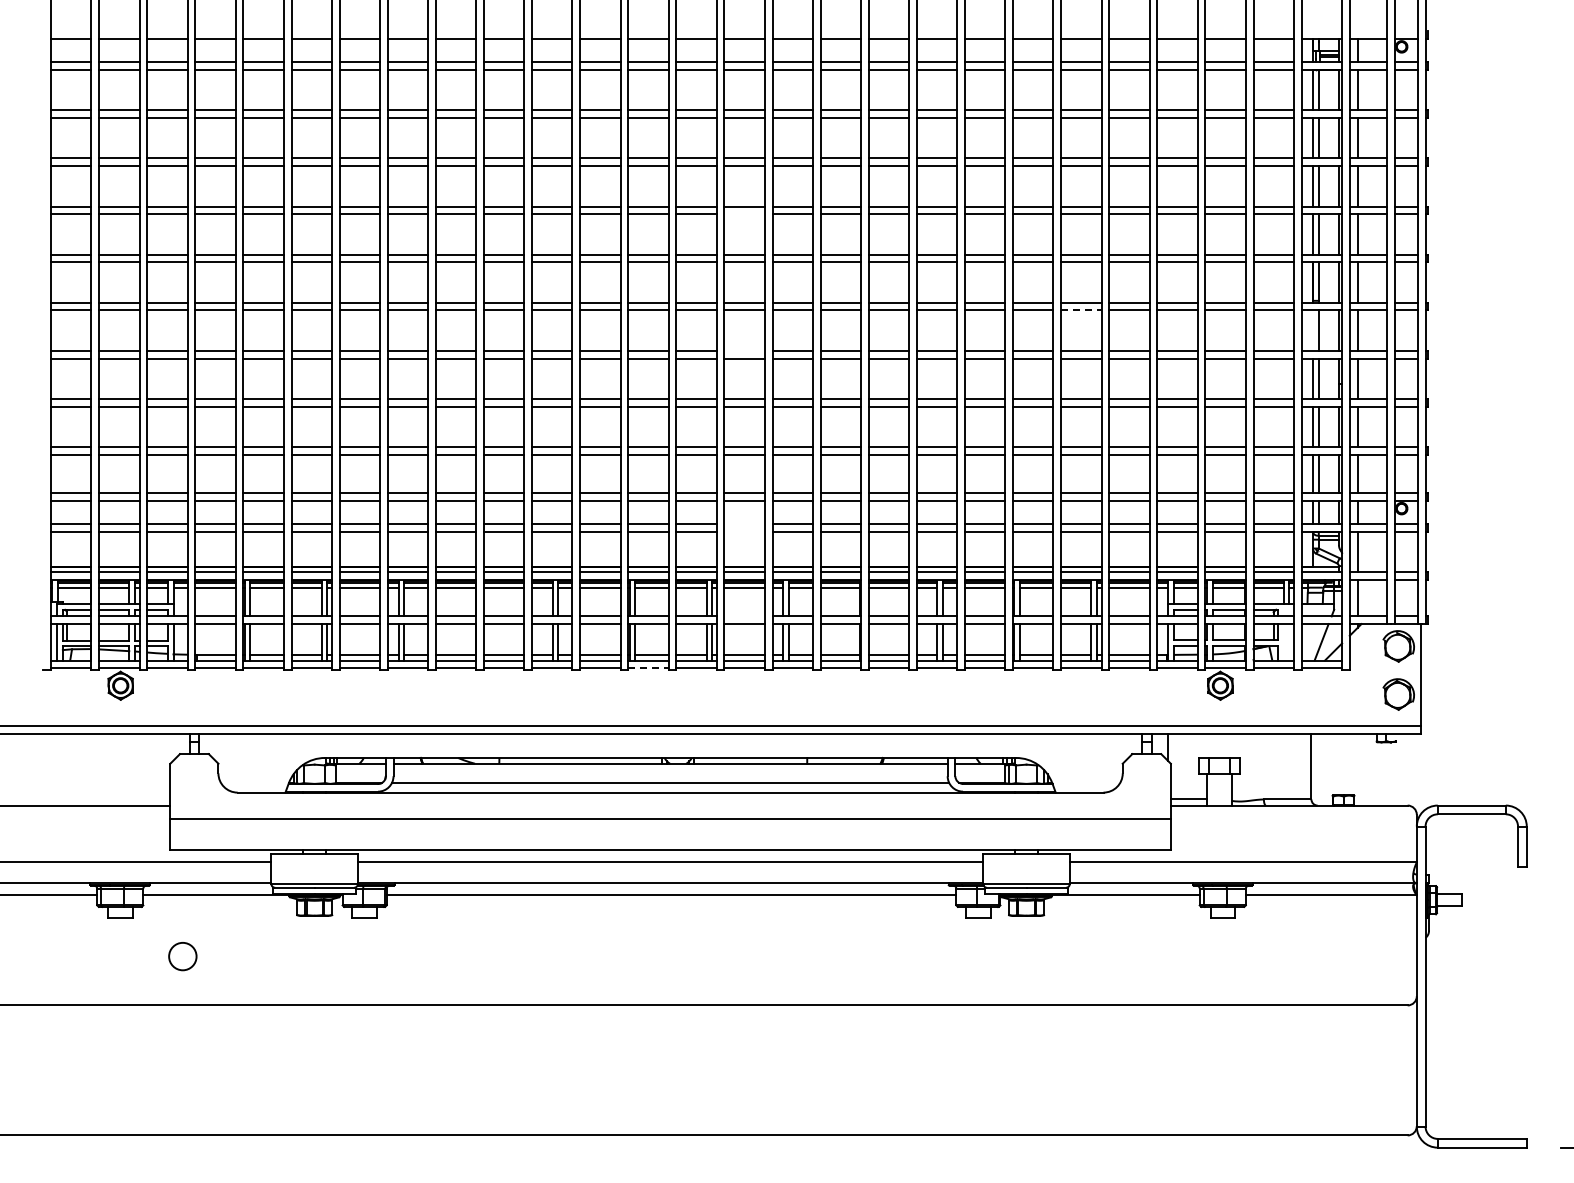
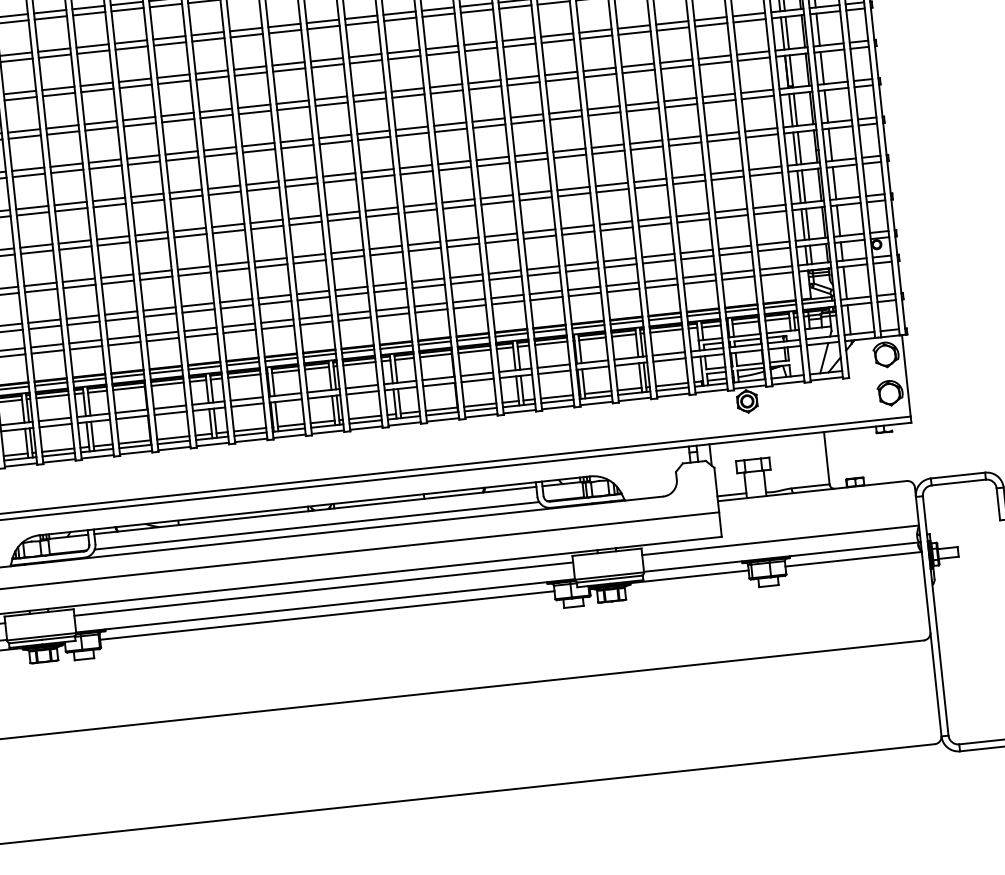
line: (744, 214) -> (327, 66), added
line: (1081, 310) -> (604, 113), dashed -> solid
line: (1313, 330) -> (791, 110), added
line: (744, 350) -> (339, 174), added
line: (744, 524) -> (353, 313), added
line: (744, 531) -> (354, 318), added
line: (744, 616) -> (361, 386), added
line: (648, 668) -> (289, 436), dashed -> solid

